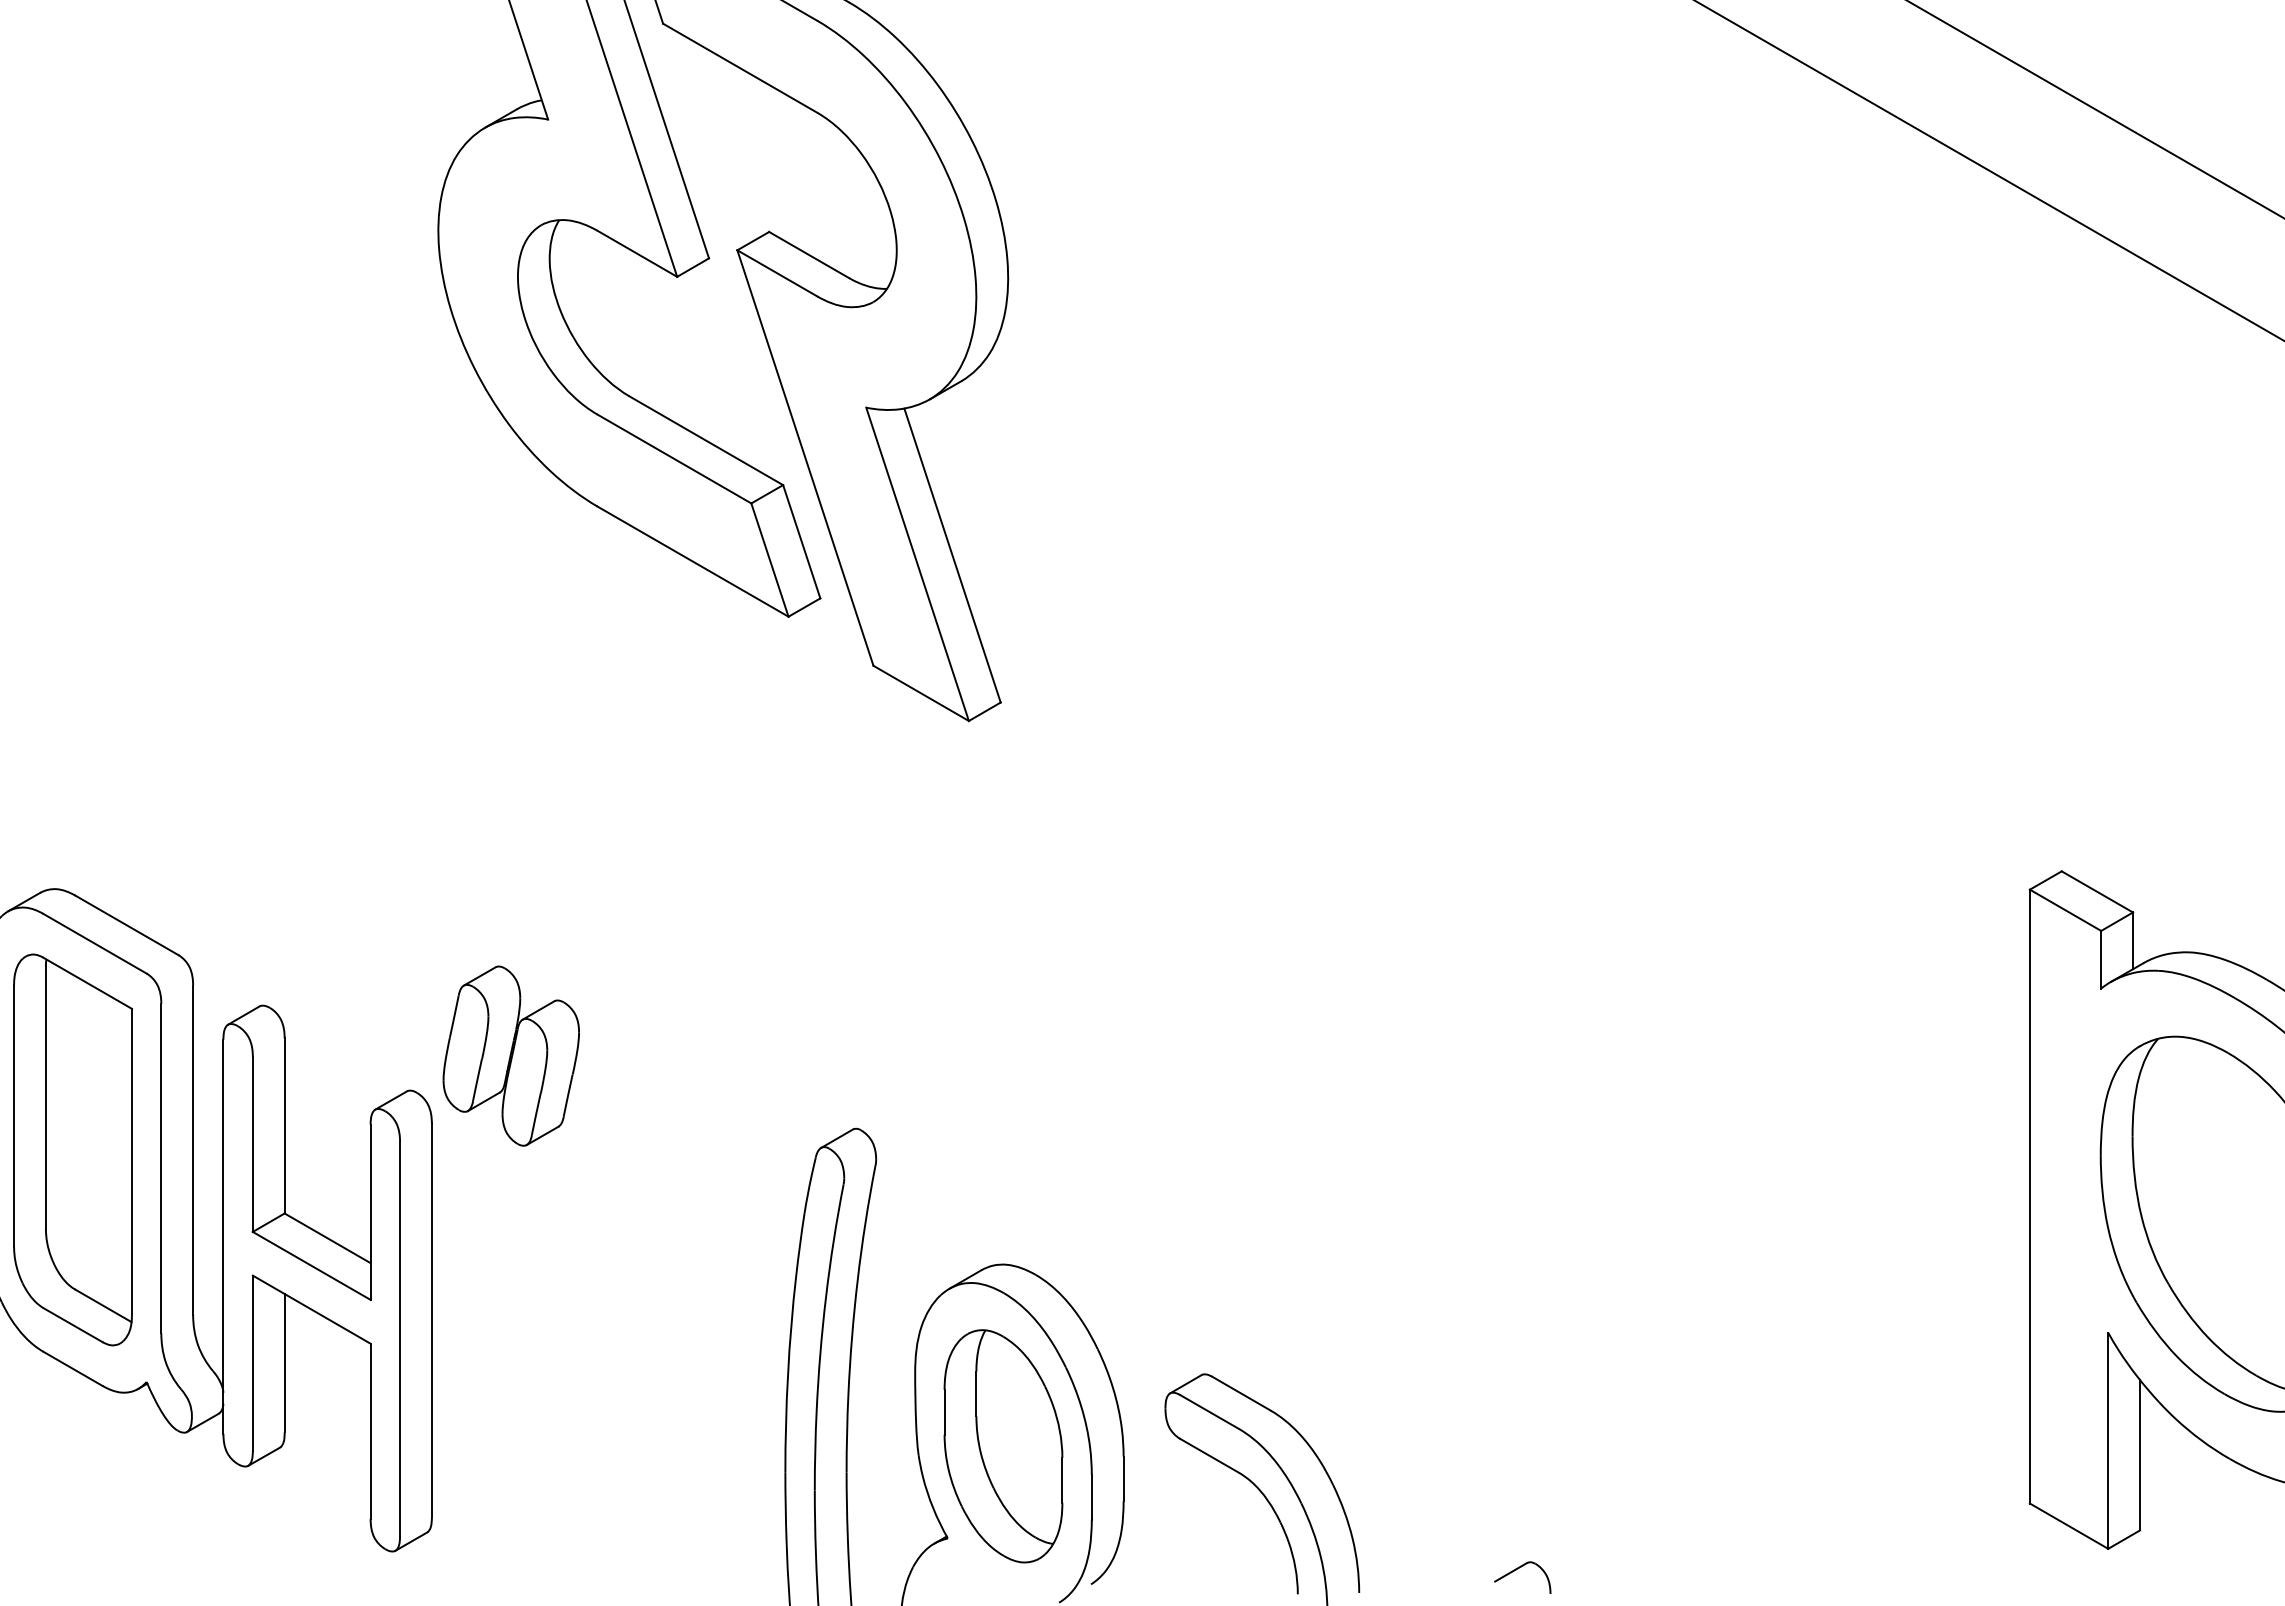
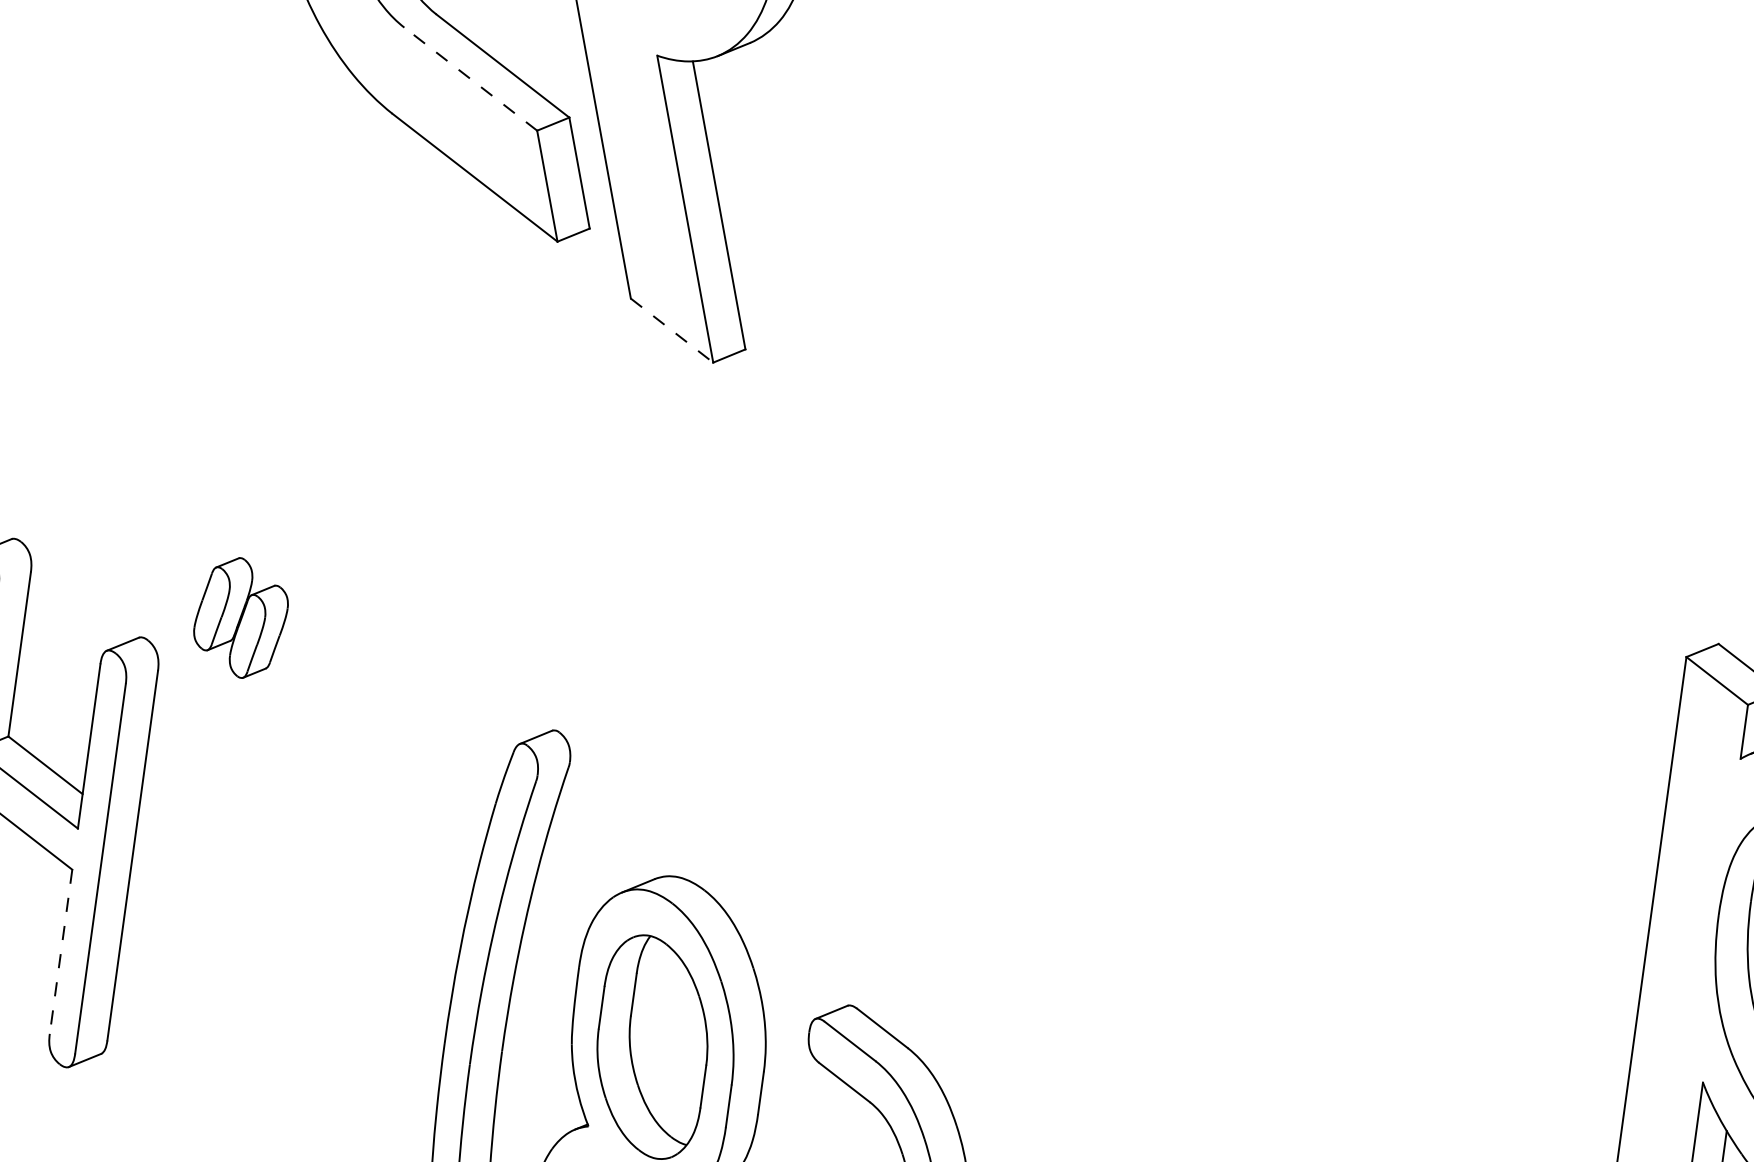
line: (674, 459) -> (470, 79), solid -> dashed
line: (921, 693) -> (672, 330), solid -> dashed
part: (510, 1055) -> (240, 617), size x0.7
line: (370, 1431) -> (60, 951), solid -> dashed

